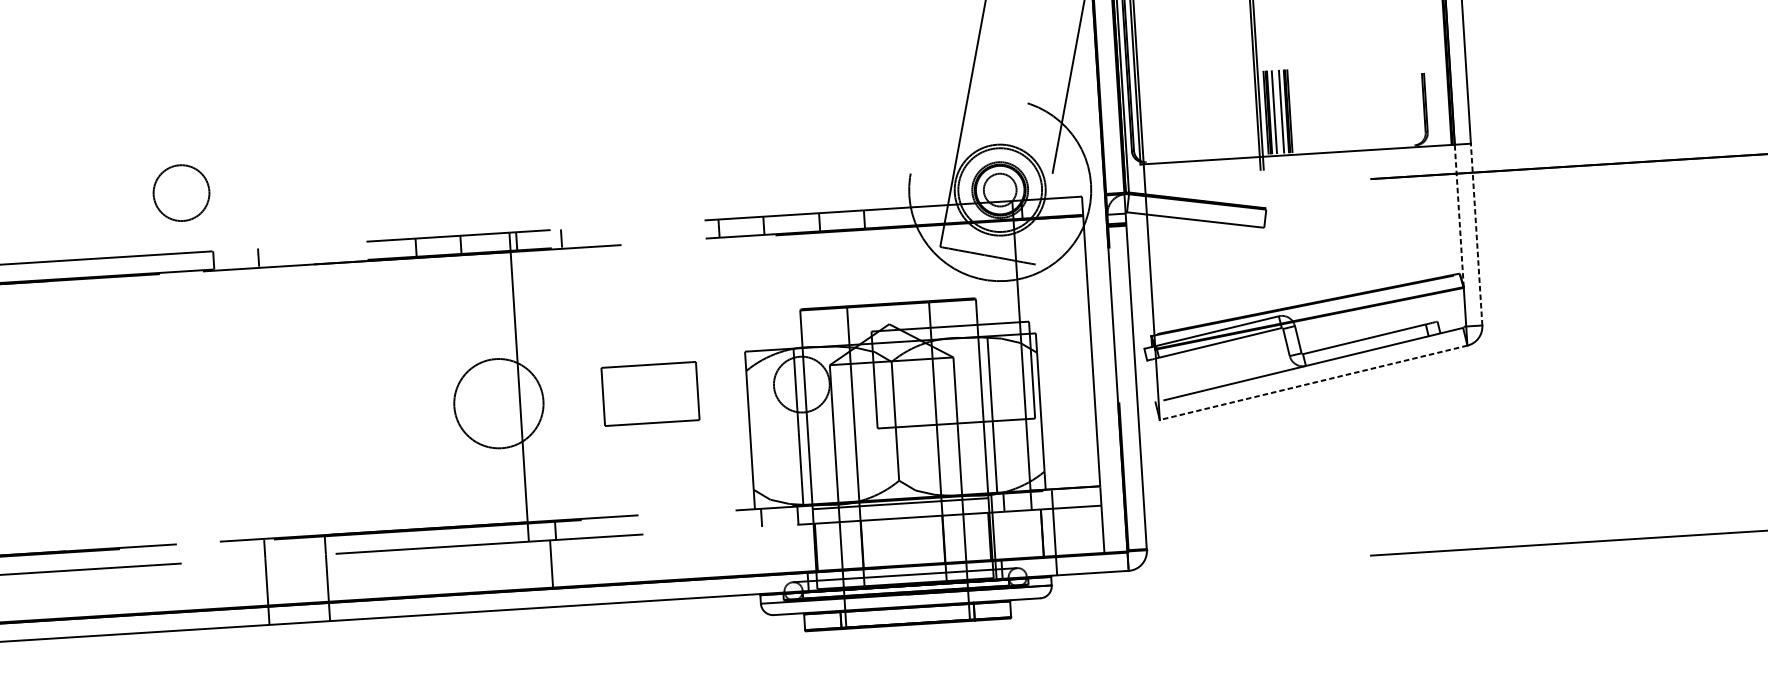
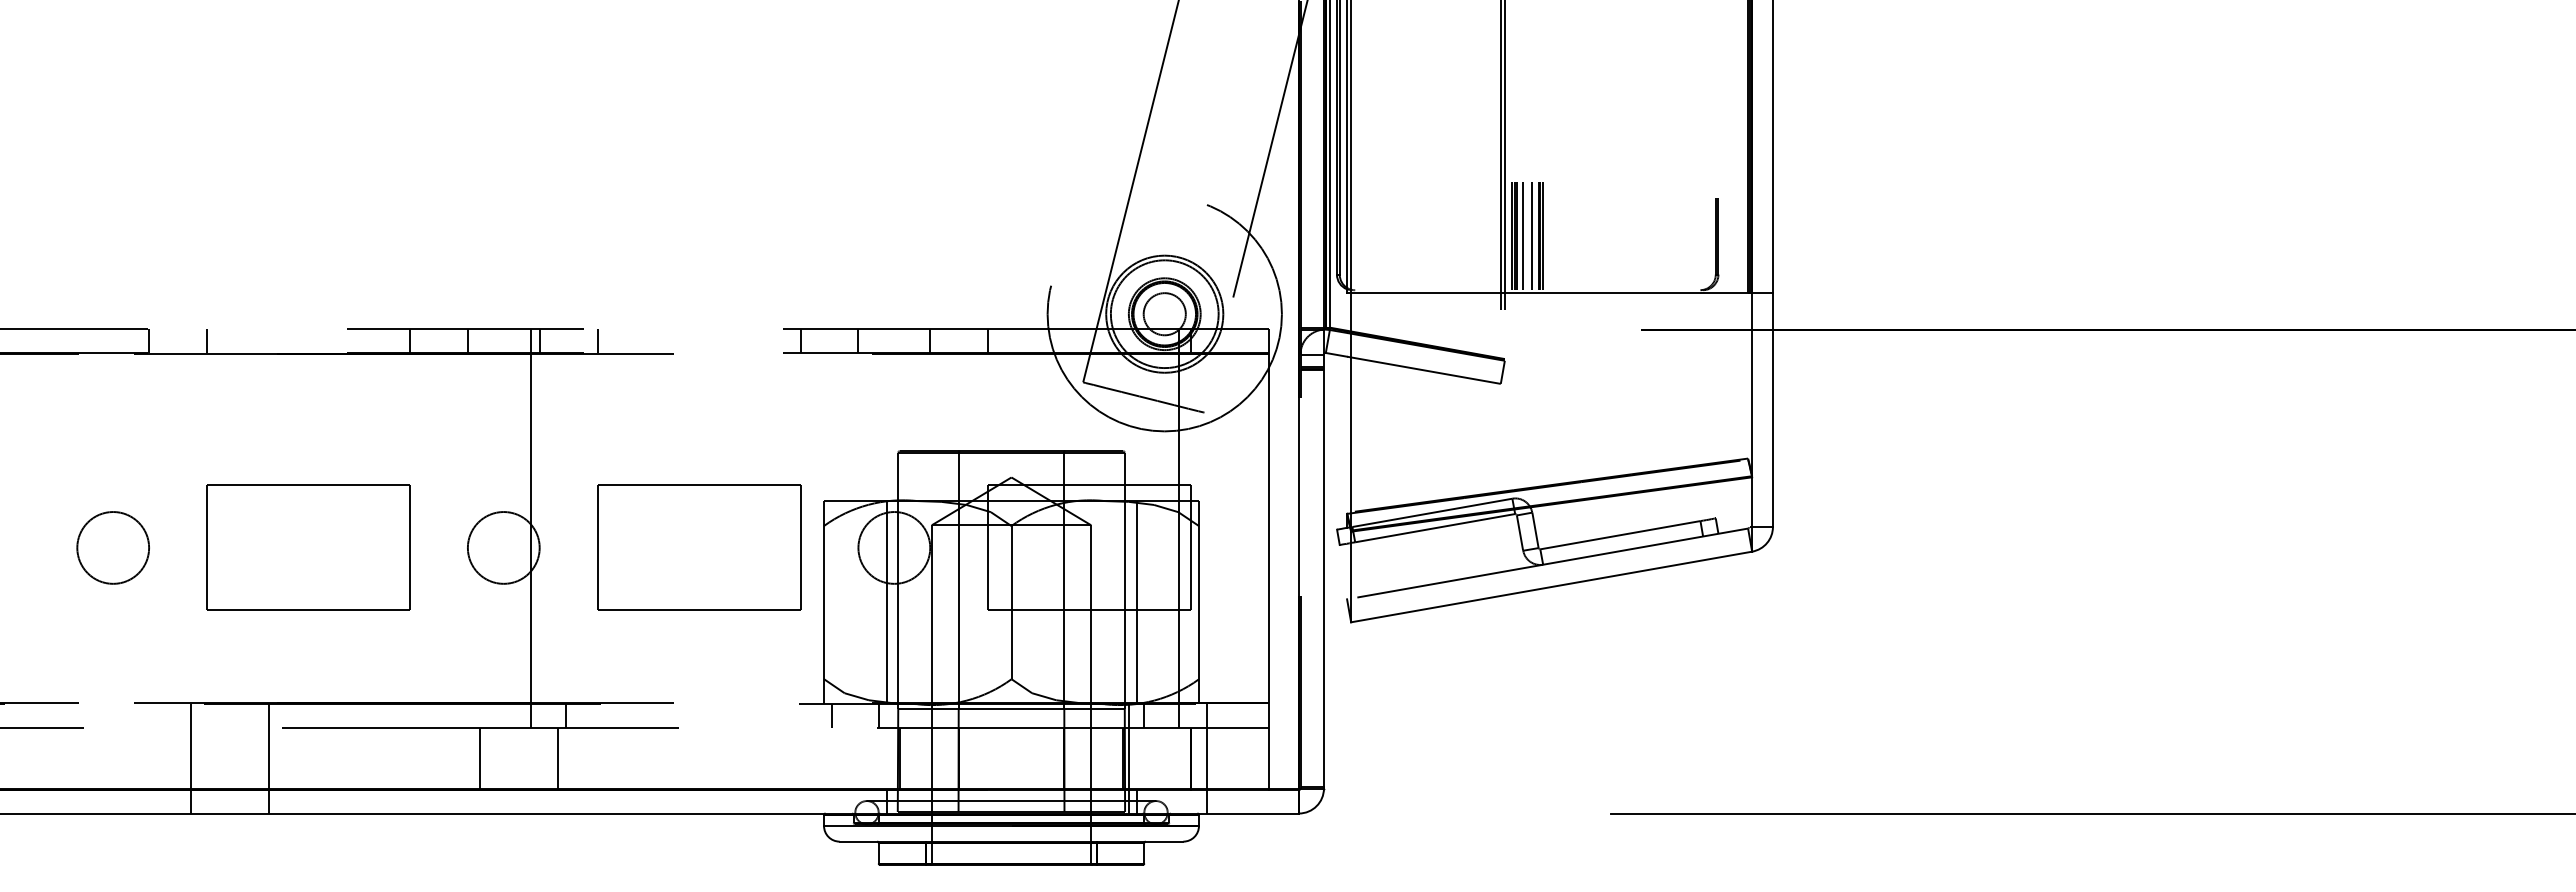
circle: (180, 192) -> (112, 547), moved
line: (1459, 215) -> (1752, 384), dashed -> solid
line: (1476, 234) -> (1772, 409), dashed -> solid
line: (1313, 383) -> (1551, 587), dashed -> solid
part: (650, 393) -> (699, 547), size x1.67
circle: (498, 403) -> (503, 547), size x0.62
part: (347, 412) -> (308, 547), added
line: (491, 568) -> (480, 758), added

